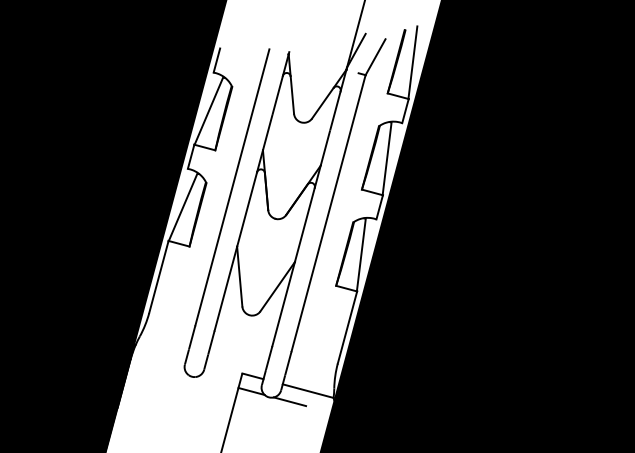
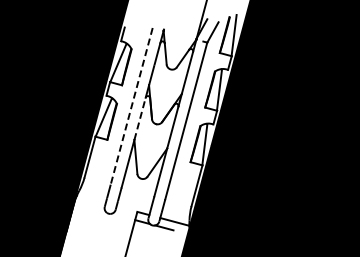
line: (232, 187) -> (131, 106), solid -> dashed
line: (247, 208) -> (140, 118), solid -> dashed

